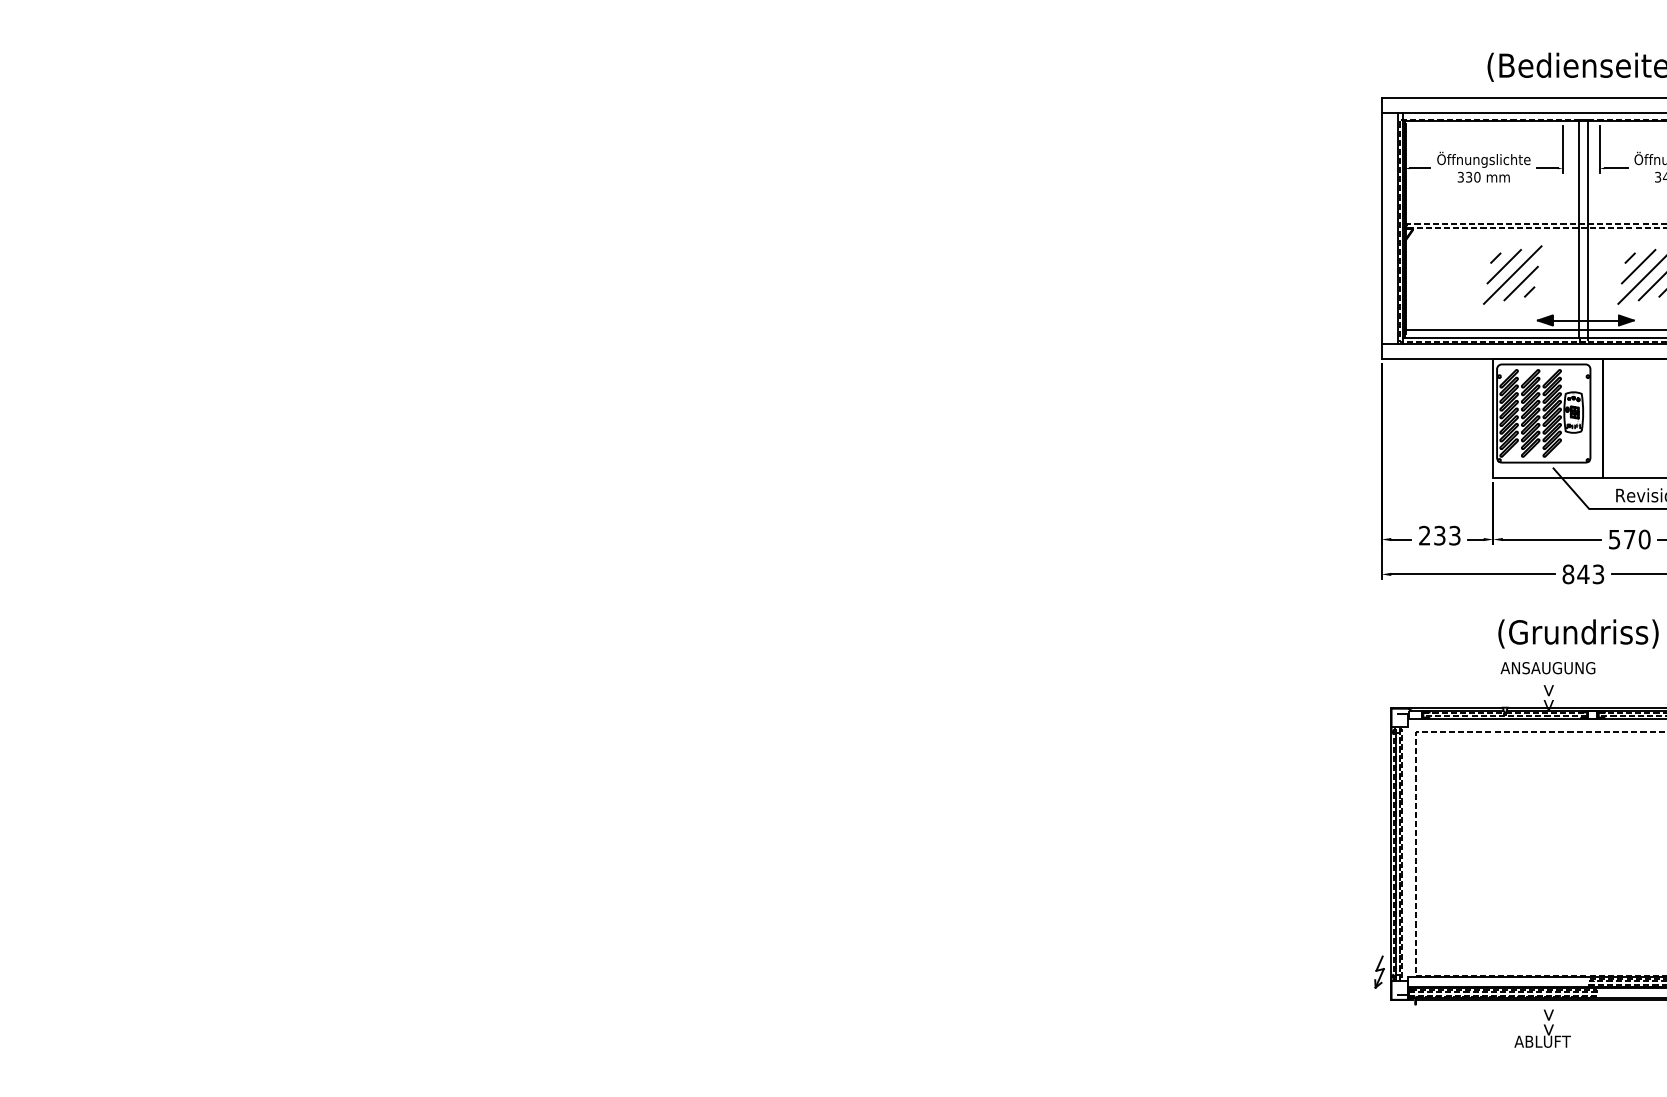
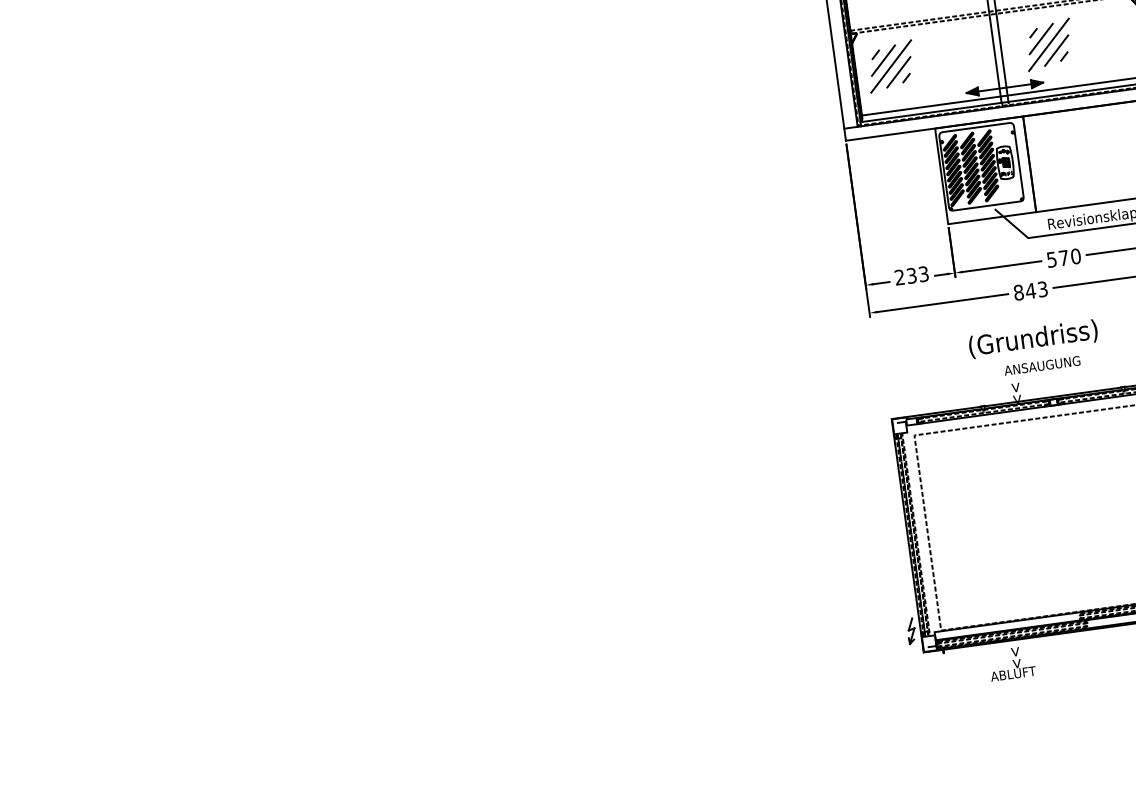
part: (1512, 274) -> (890, 66), moved
text: (1547, 668) -> (1041, 366), moved
text: (1542, 1028) -> (1011, 663), moved

